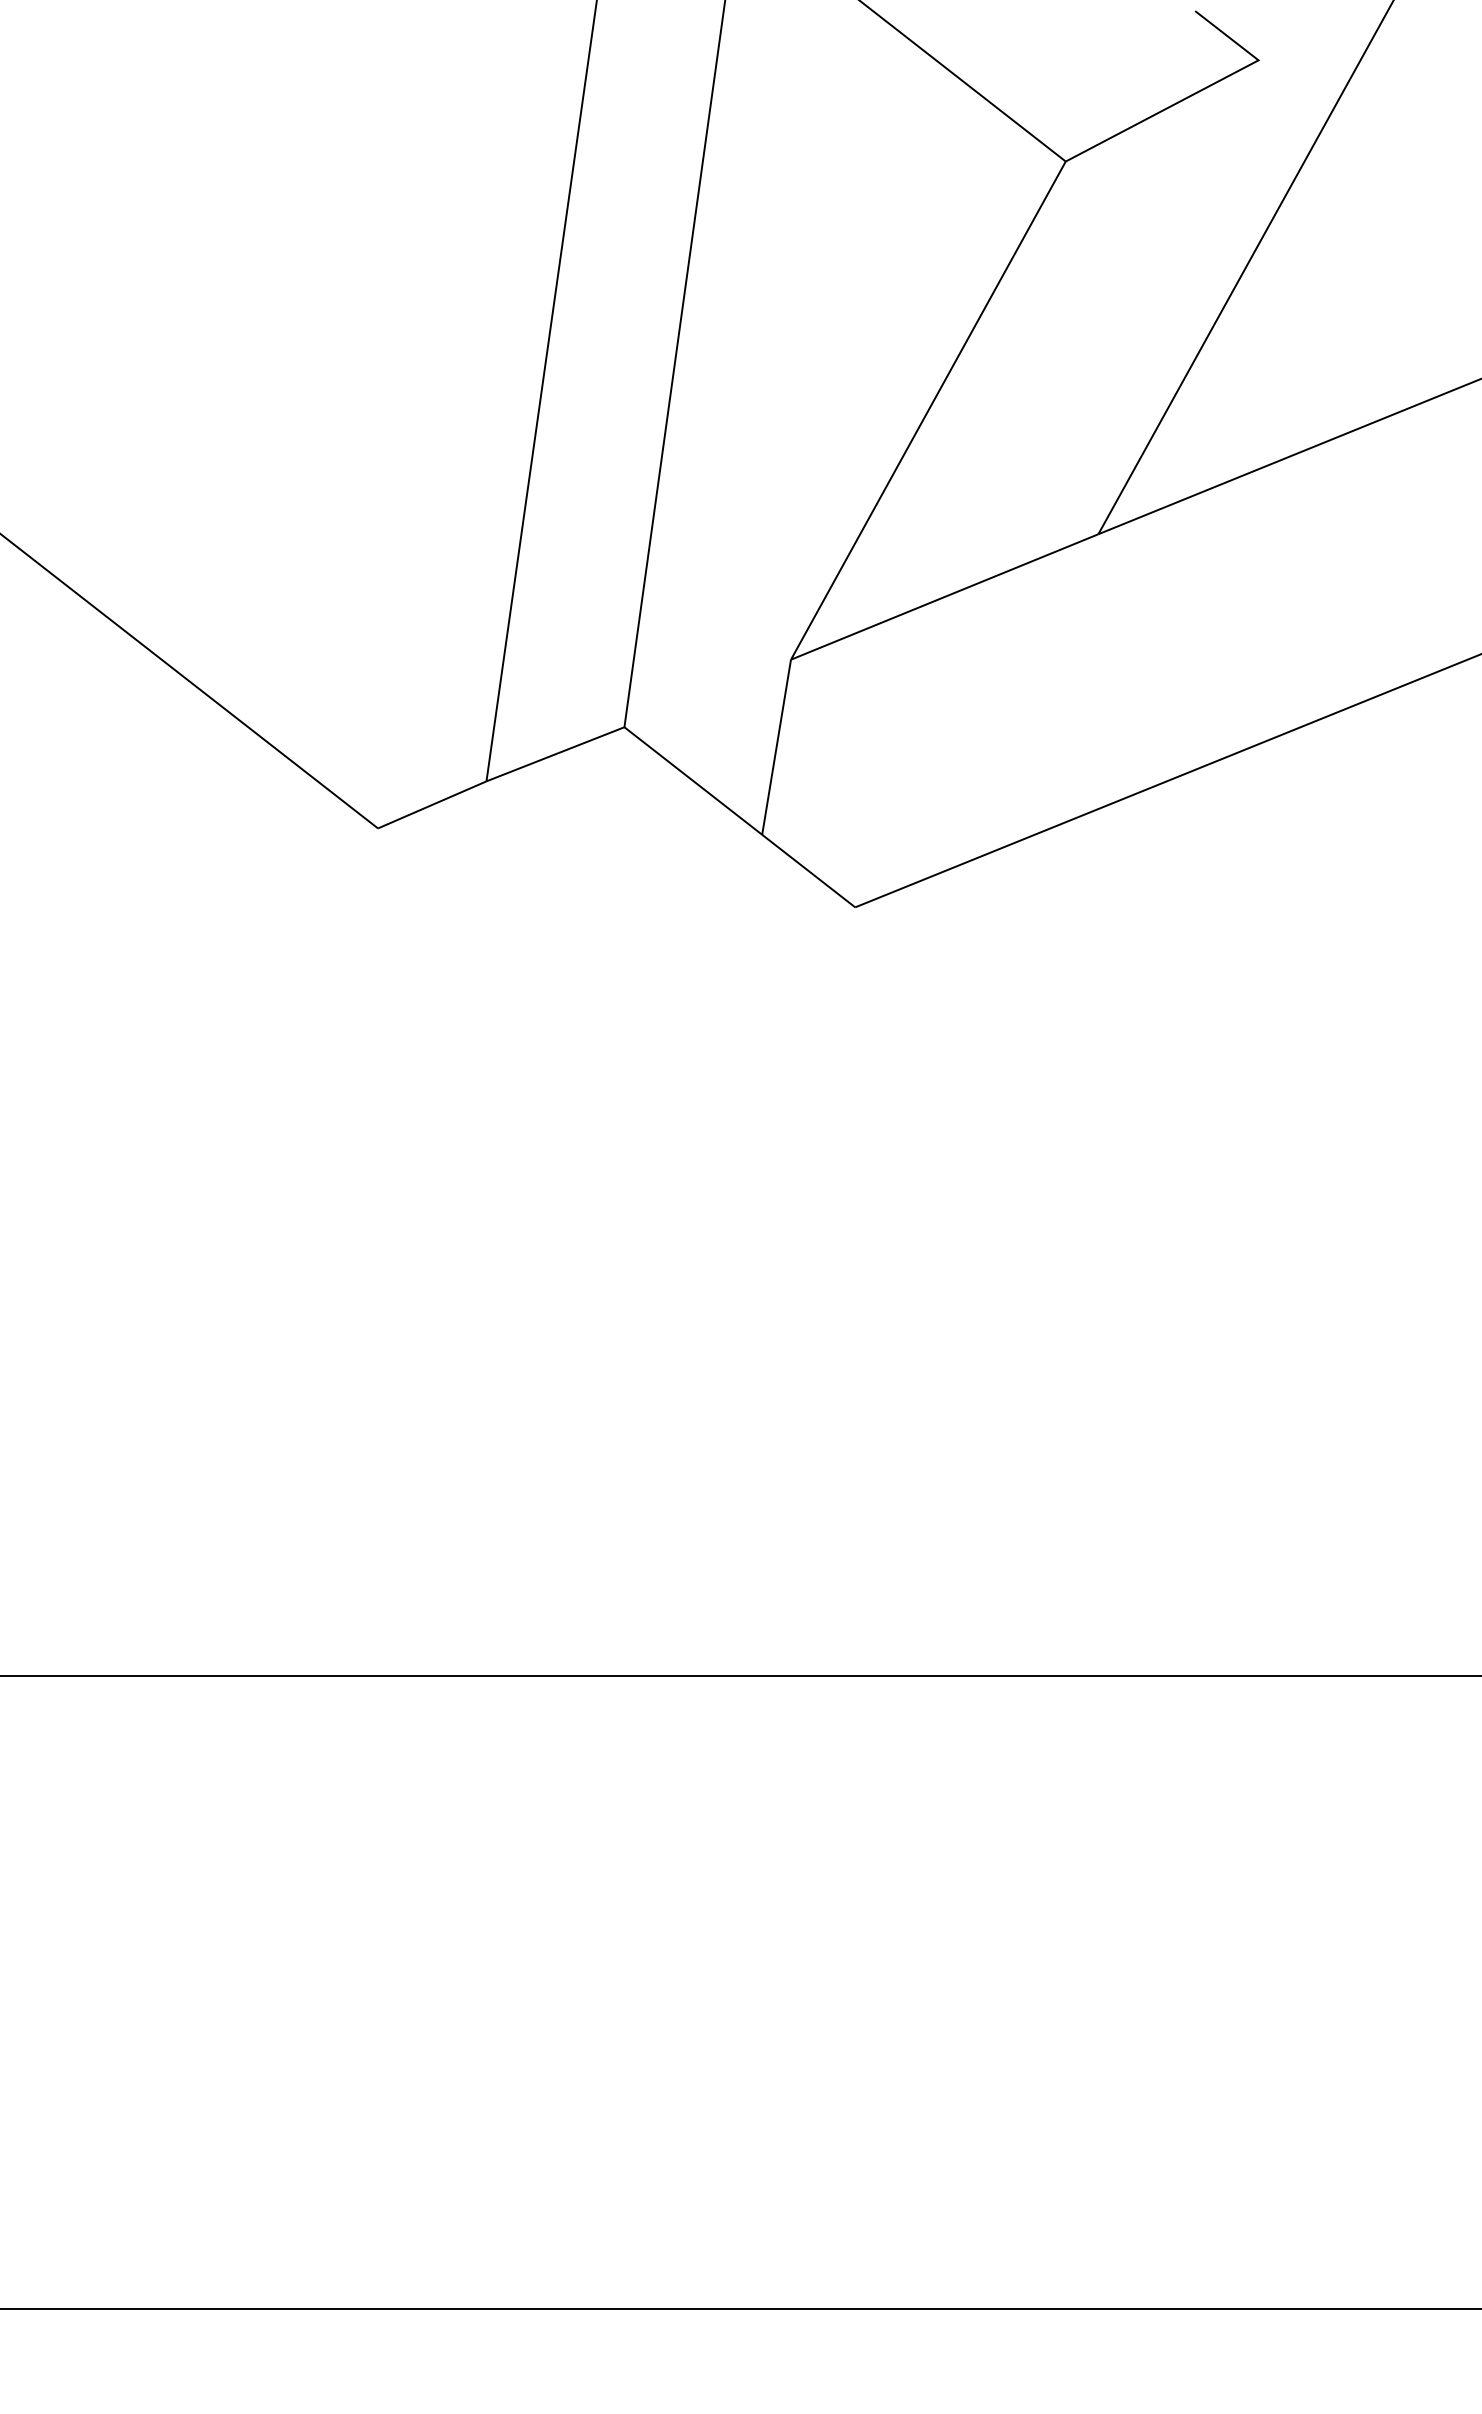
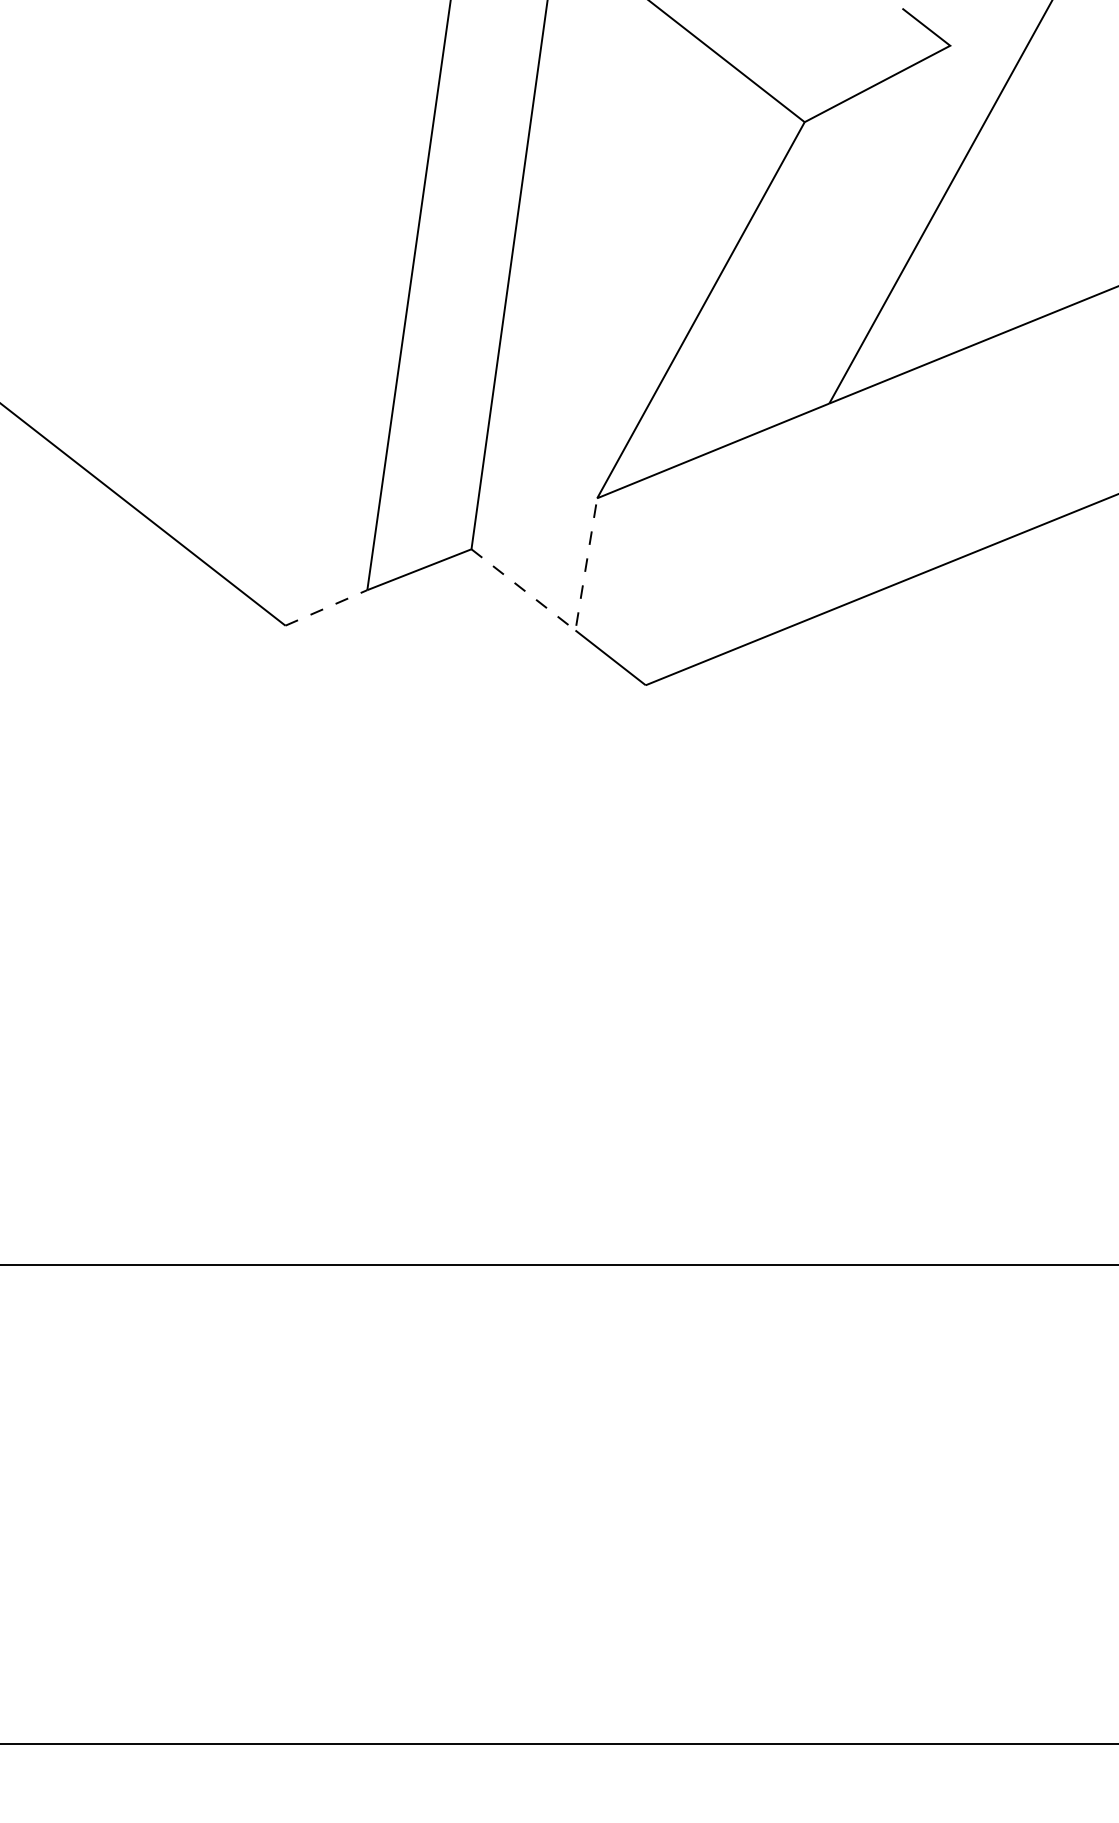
line: (432, 804) -> (326, 607), solid -> dashed
line: (762, 833) -> (575, 629), solid -> dashed

